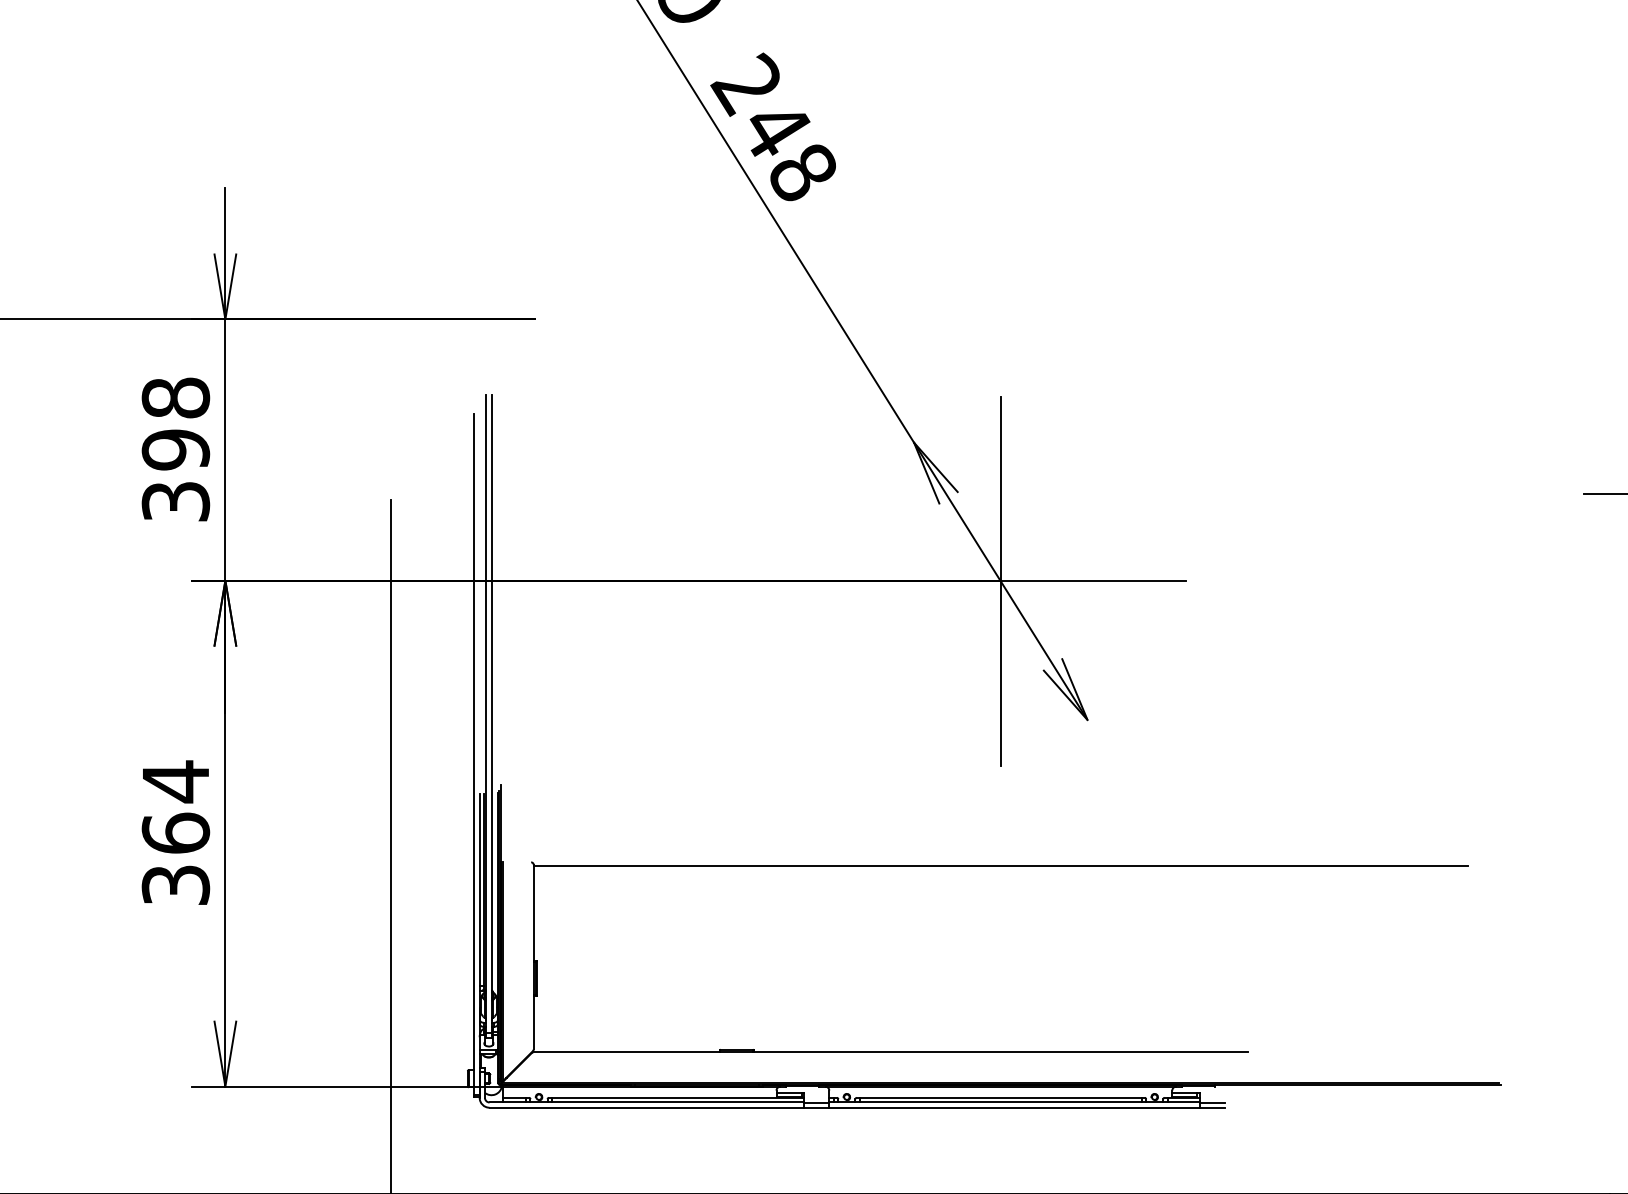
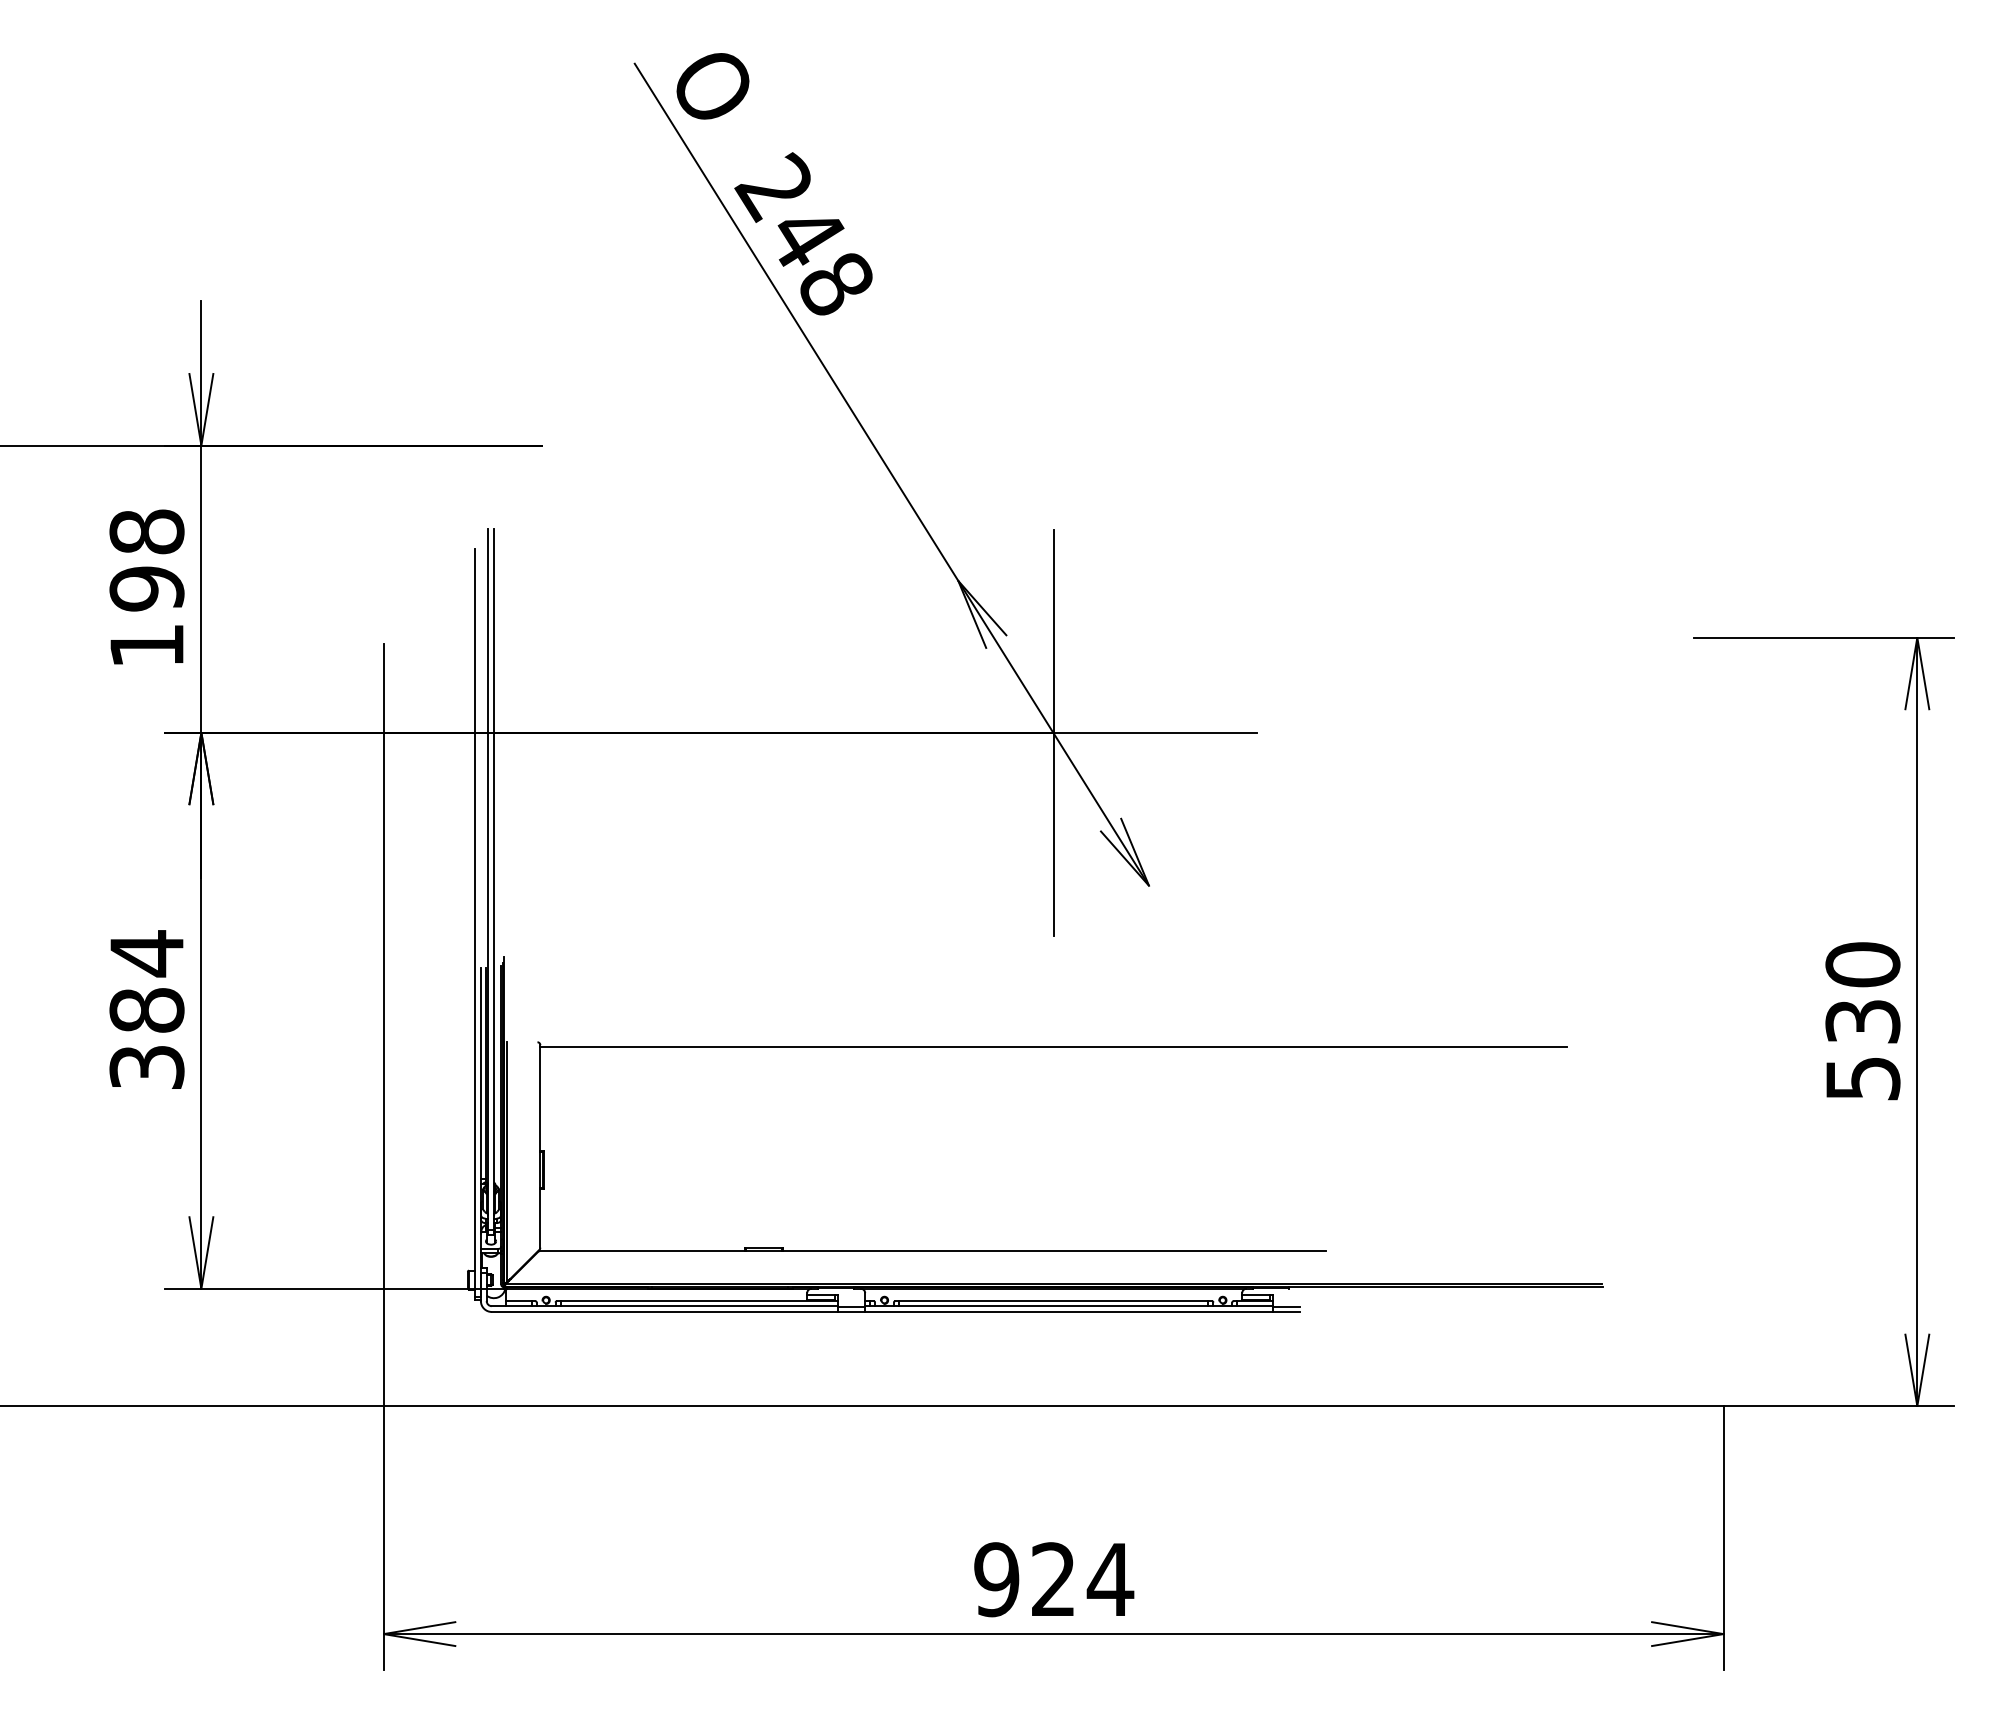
text: (175, 501) -> (146, 645), 398 -> 198
text: (175, 832) -> (146, 1009), 364 -> 384

